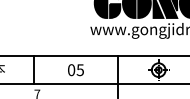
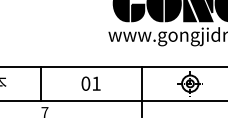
text: (80, 69) -> (96, 83), 05 -> 01

